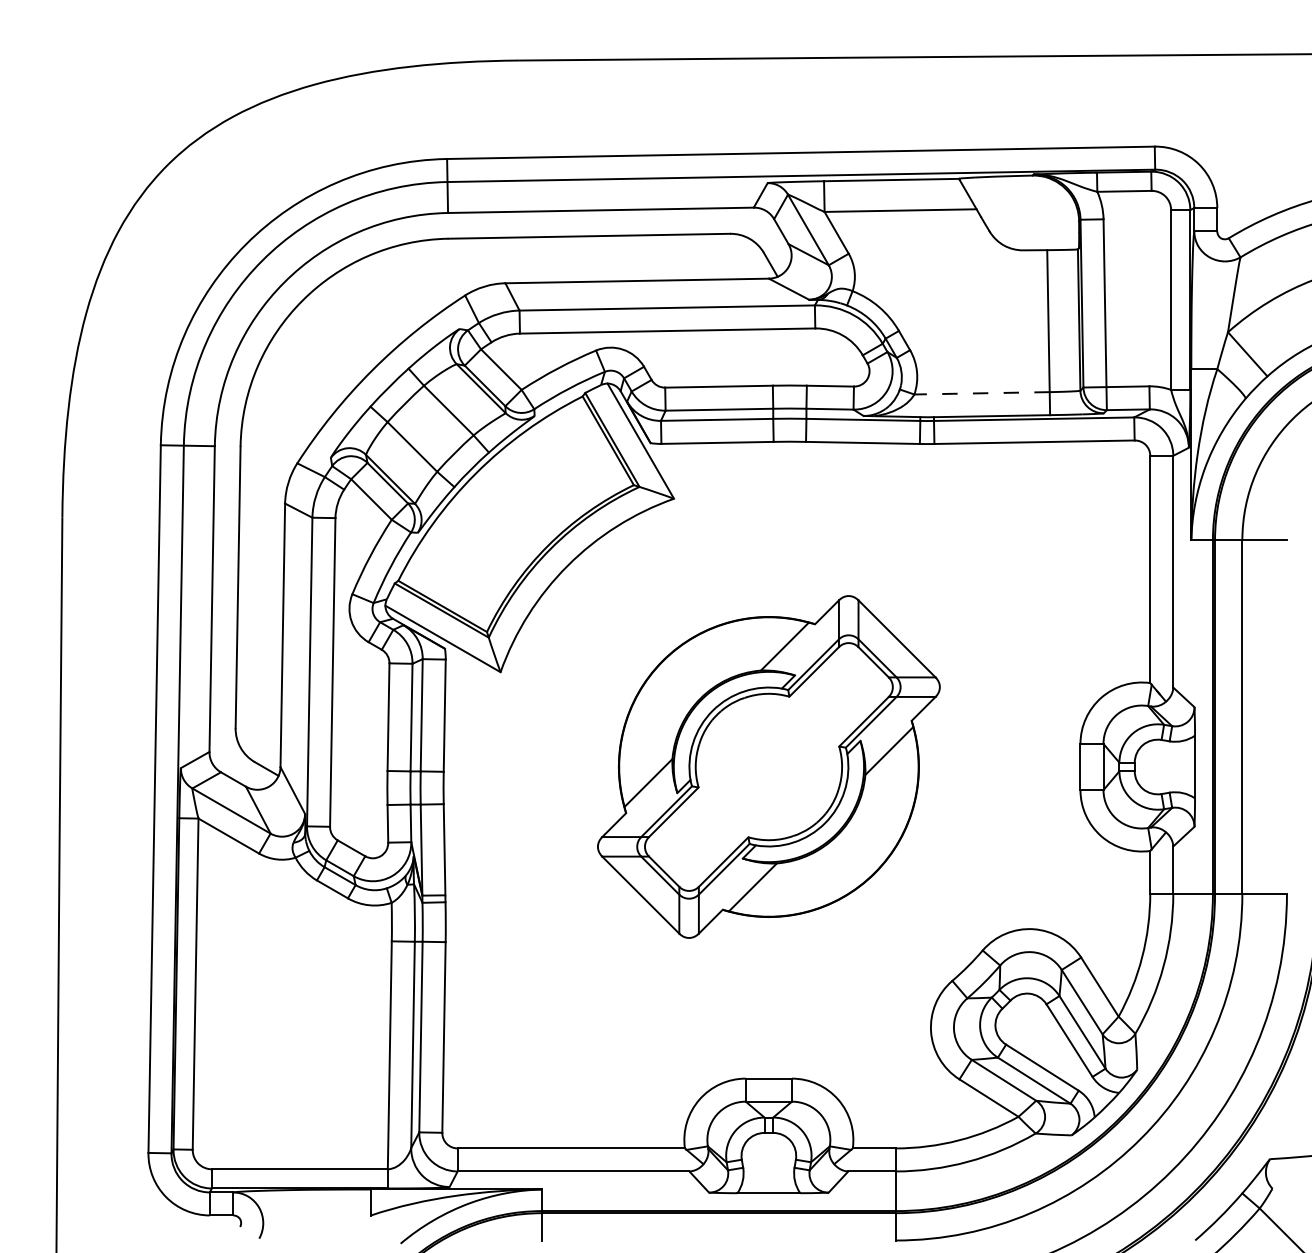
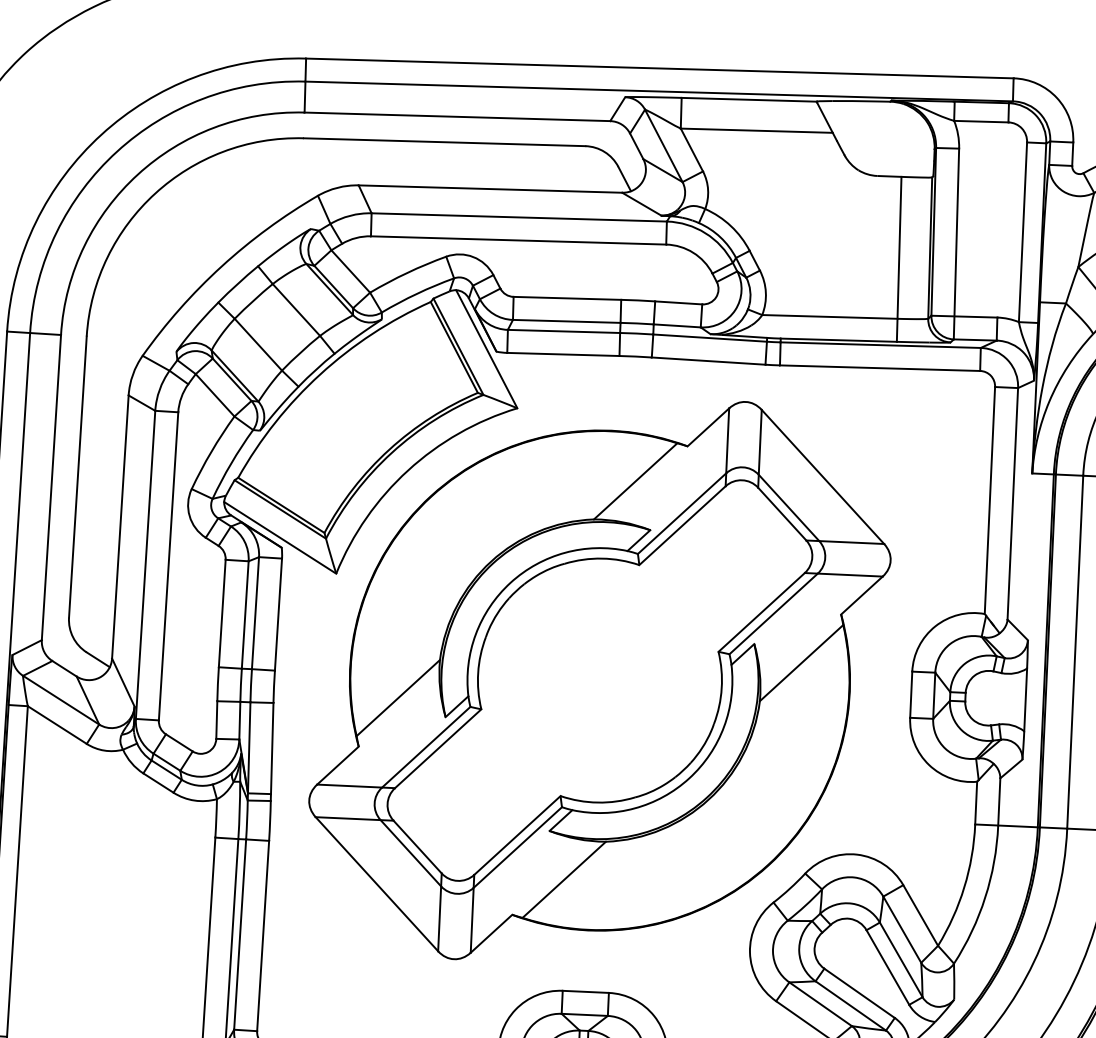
line: (982, 393) -> (830, 317), dashed -> solid
part: (768, 766) -> (599, 680), size x1.67

